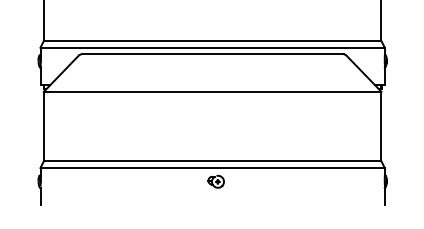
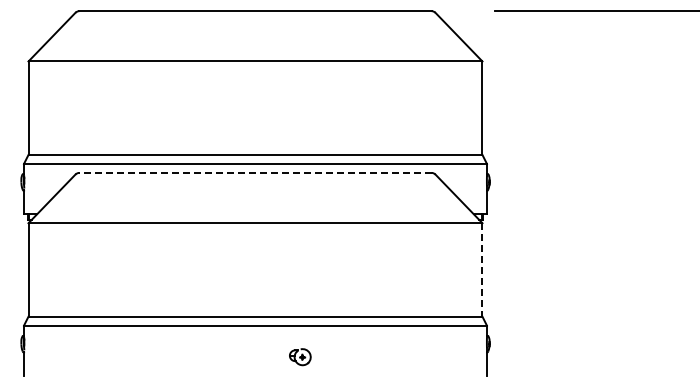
line: (211, 54) -> (254, 172), solid -> dashed
line: (381, 126) -> (482, 269), solid -> dashed
part: (216, 182) -> (300, 357), moved

